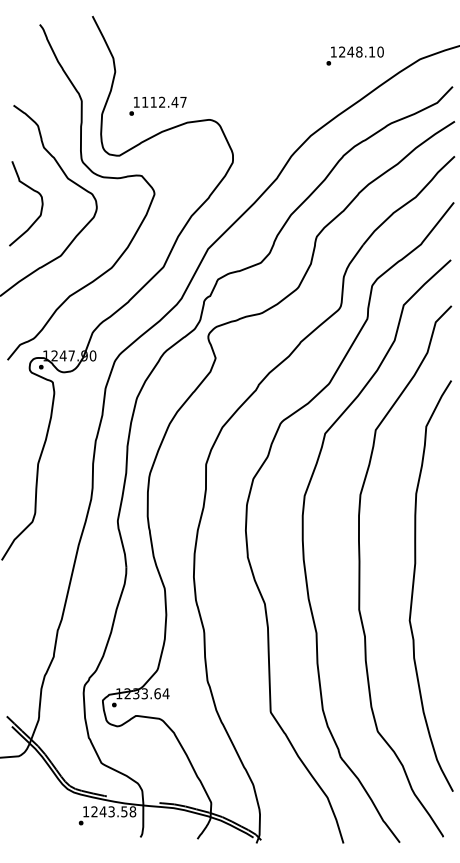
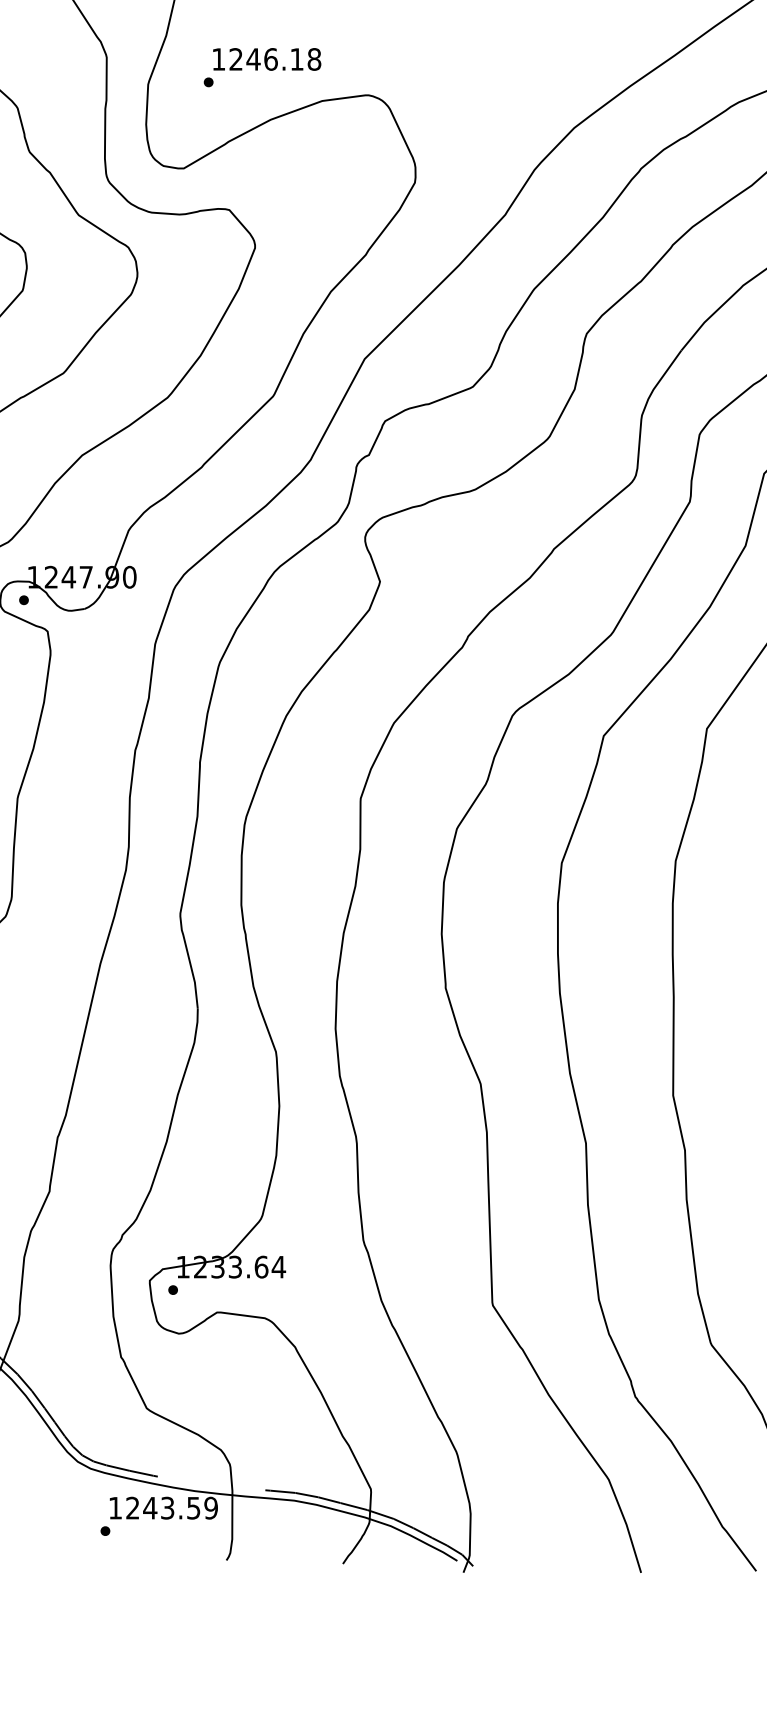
text: (164, 101) -> (275, 57), 1112.47 -> 1246.18
text: (132, 811) -> (210, 1507), 1243.58 -> 1243.59

